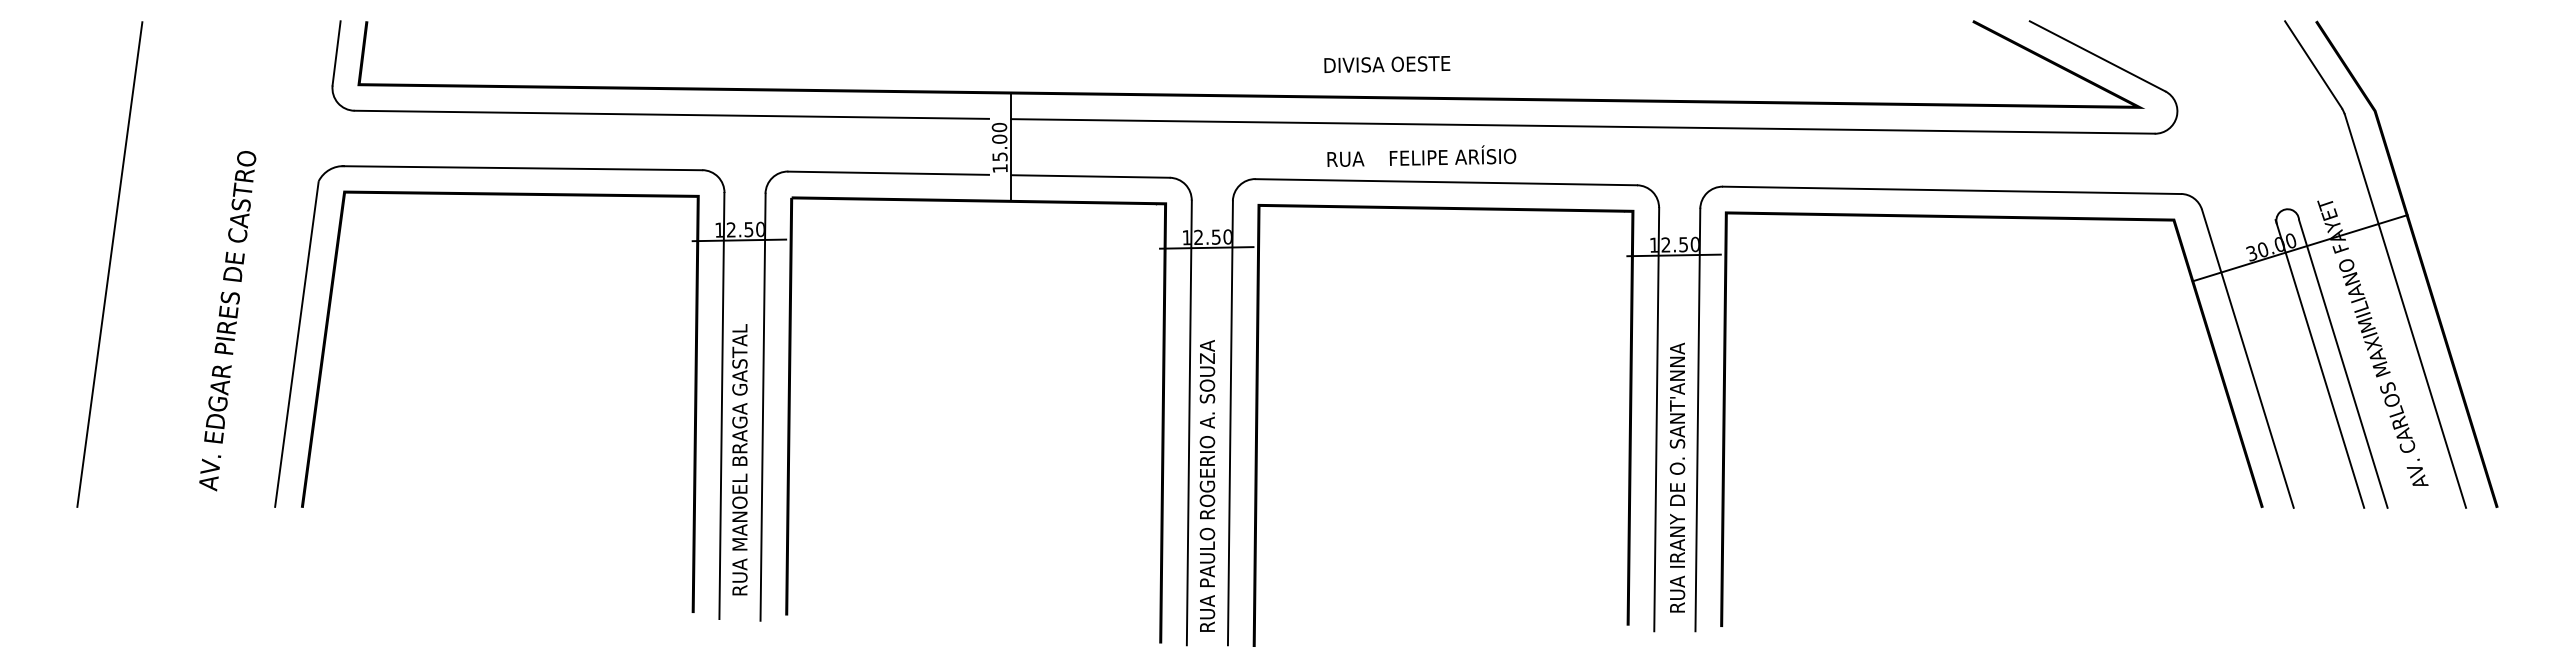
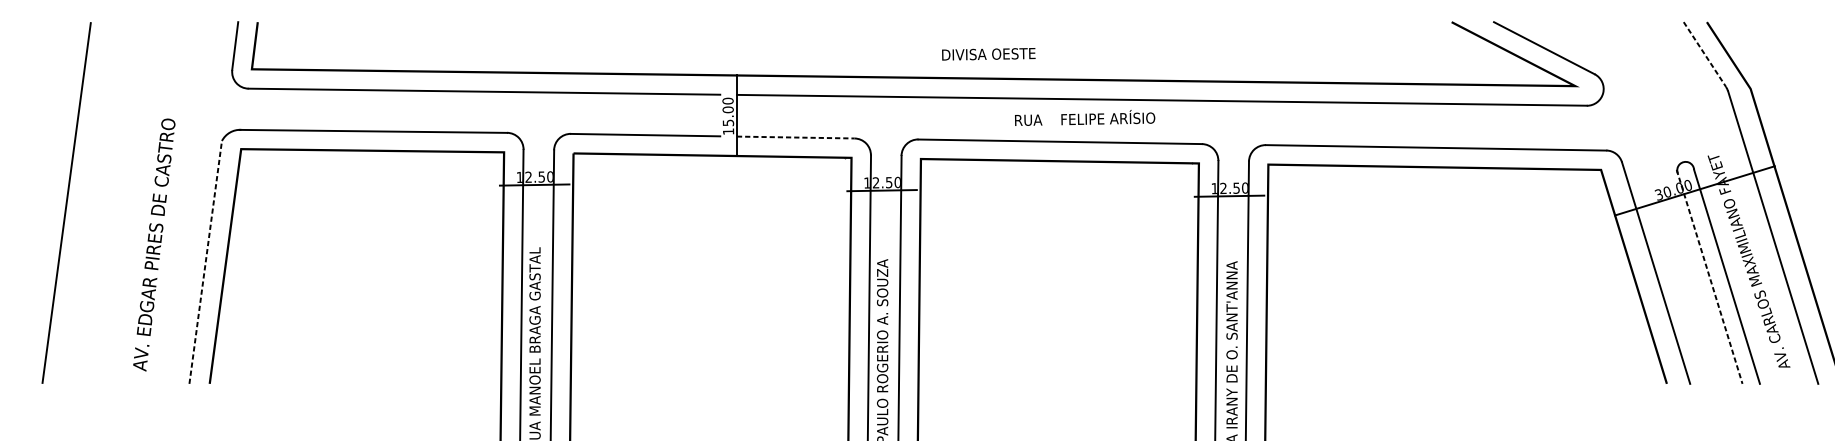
text: (1387, 64) -> (988, 54), moved
line: (2313, 65) -> (1704, 55), solid -> dashed
text: (1421, 155) -> (1084, 117), moved
line: (1091, 176) -> (796, 137), solid -> dashed
line: (296, 344) -> (205, 262), solid -> dashed
line: (2319, 363) -> (1709, 276), solid -> dashed

